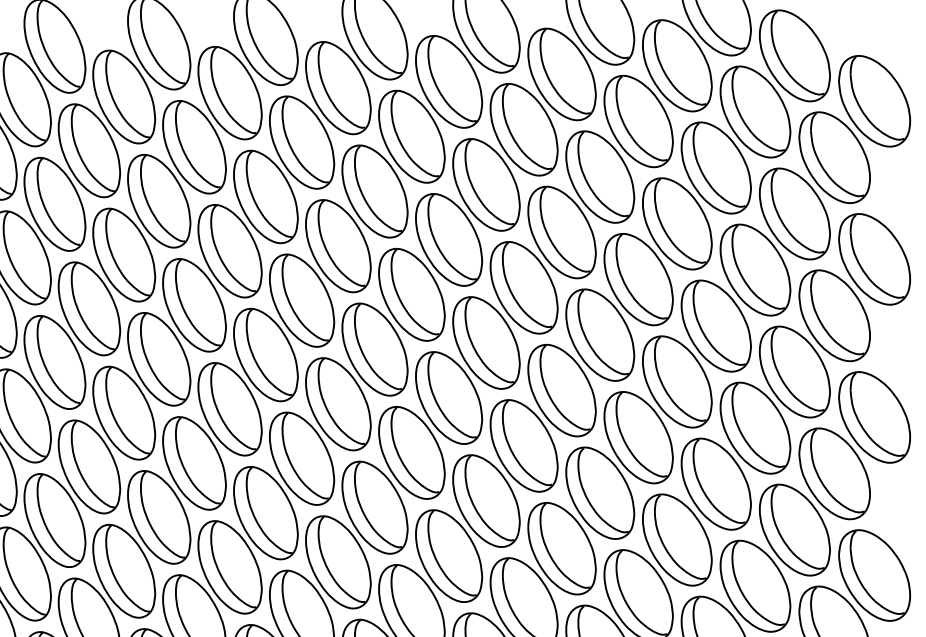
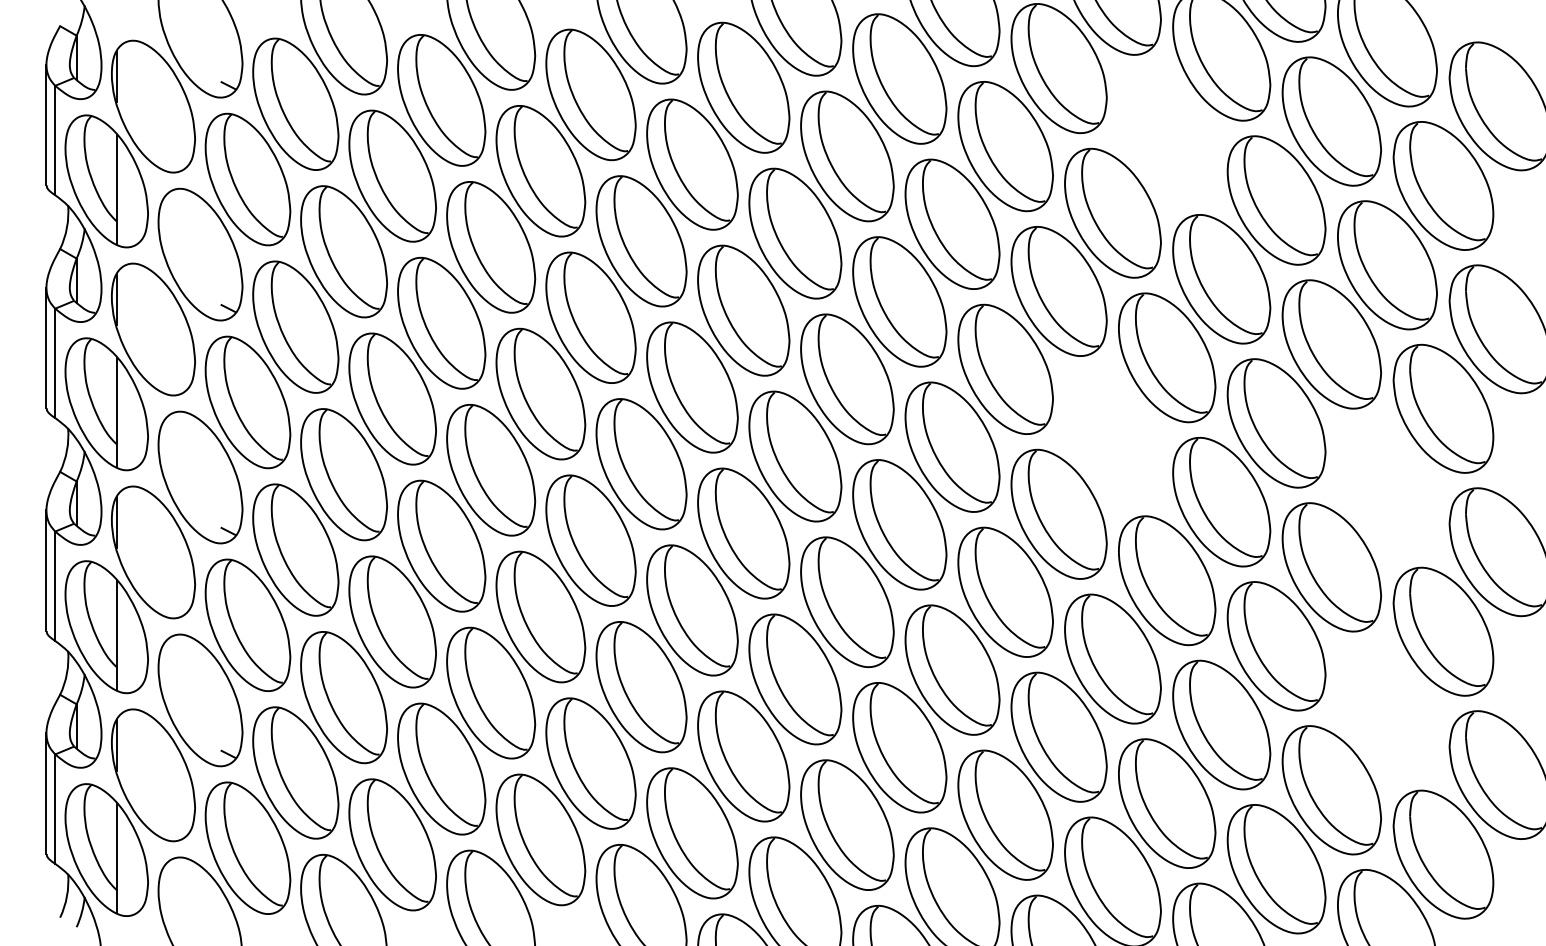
part: (638, 121) -> (1167, 134), removed
part: (599, 334) -> (1112, 435), removed
part: (794, 372) -> (1387, 488), removed
part: (794, 530) -> (1387, 711), removed

